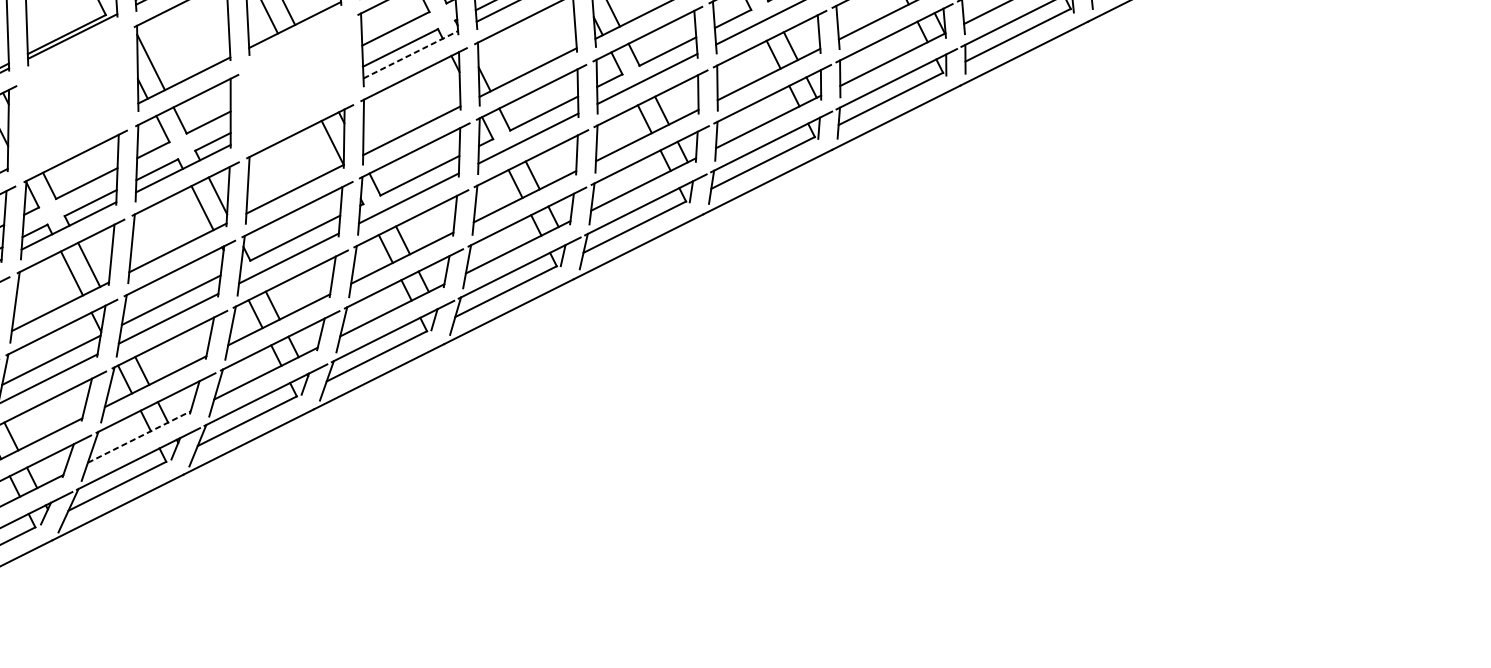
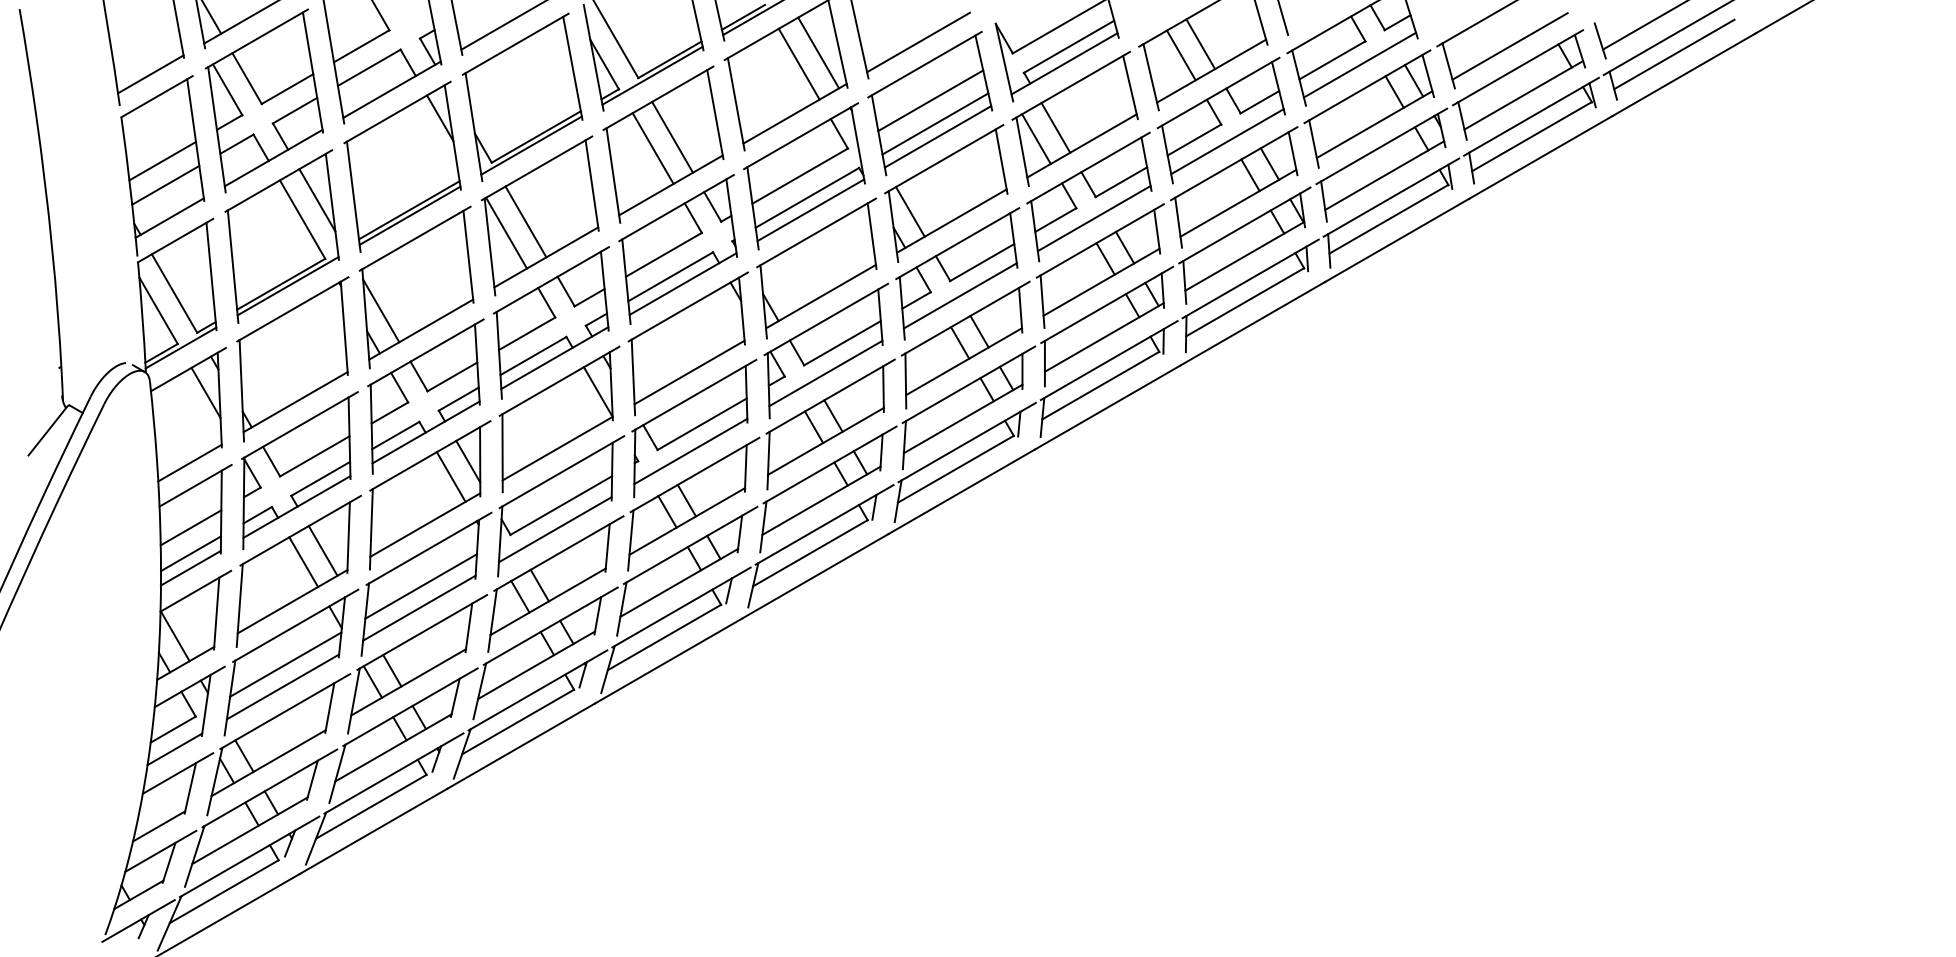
line: (411, 55) -> (683, 284), dashed -> solid
part: (296, 81) -> (551, 322), added
part: (72, 99) -> (292, 359), added
line: (139, 436) -> (393, 747), dashed -> solid

